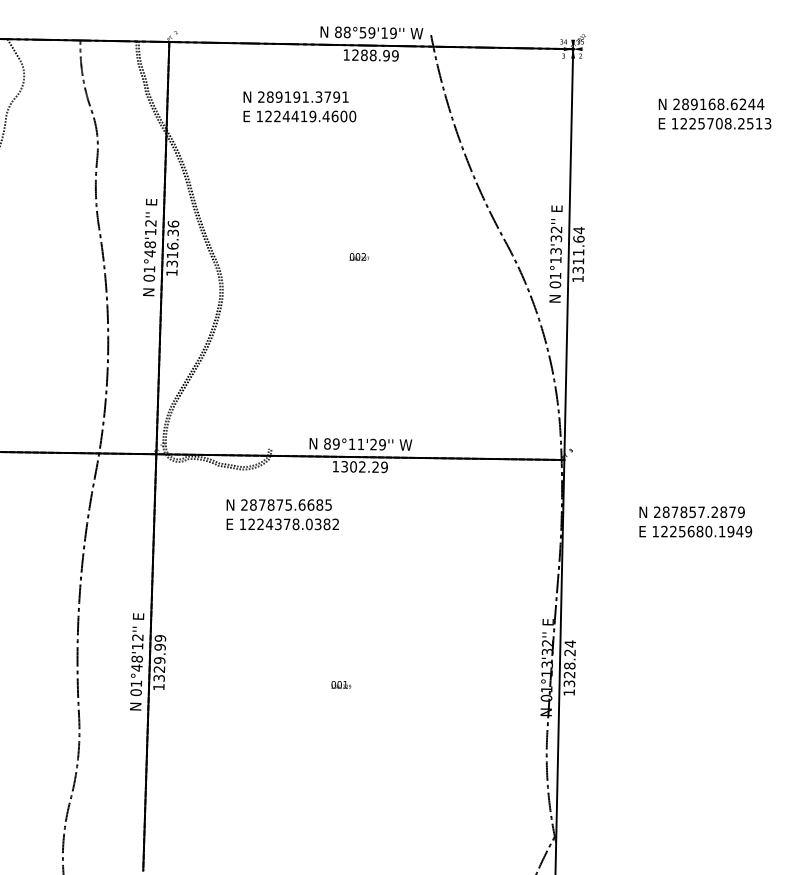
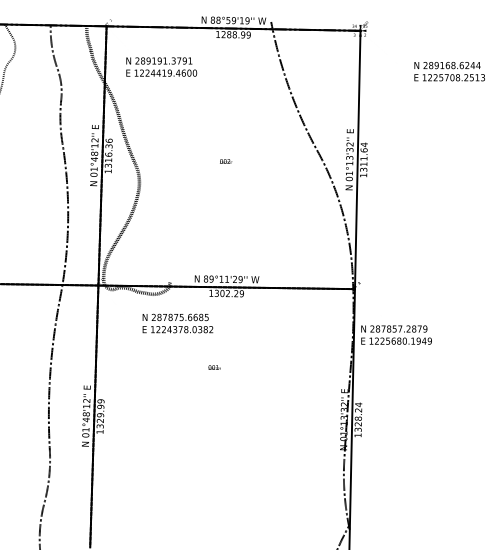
text: (299, 105) -> (161, 66), moved
text: (695, 520) -> (396, 334), moved
text: (340, 684) -> (214, 367), moved

